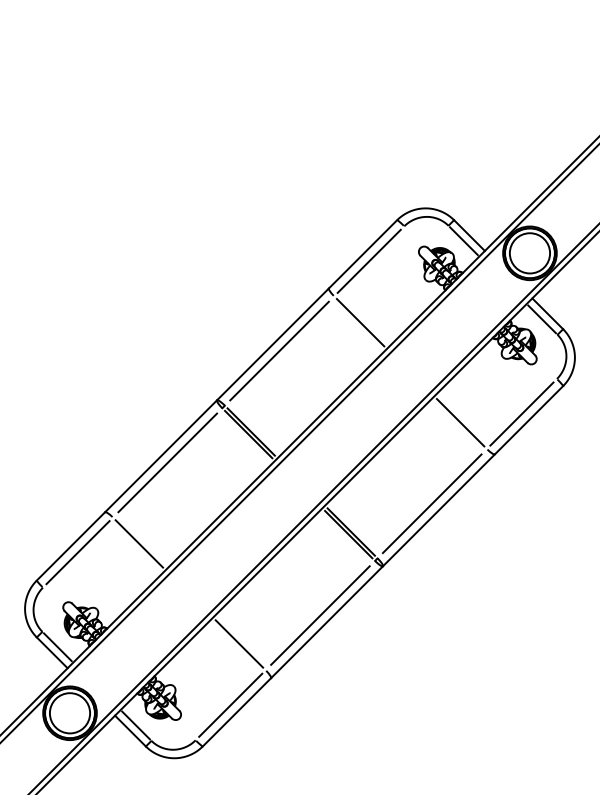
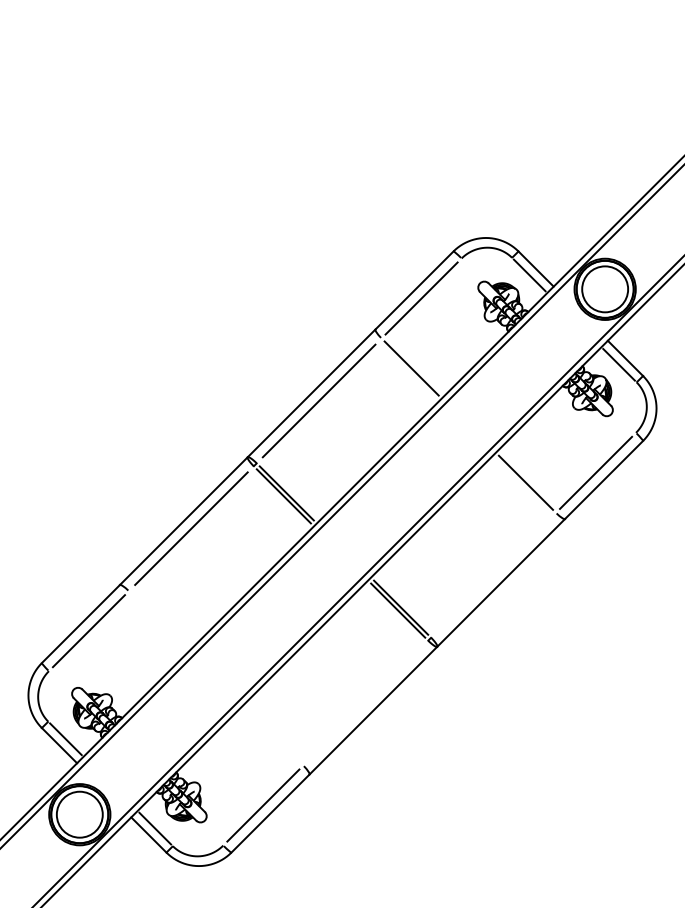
line: (432, 503) -> (493, 575), removed
line: (138, 544) -> (158, 621), removed
line: (320, 615) -> (365, 702), removed
line: (239, 643) -> (273, 735), removed

